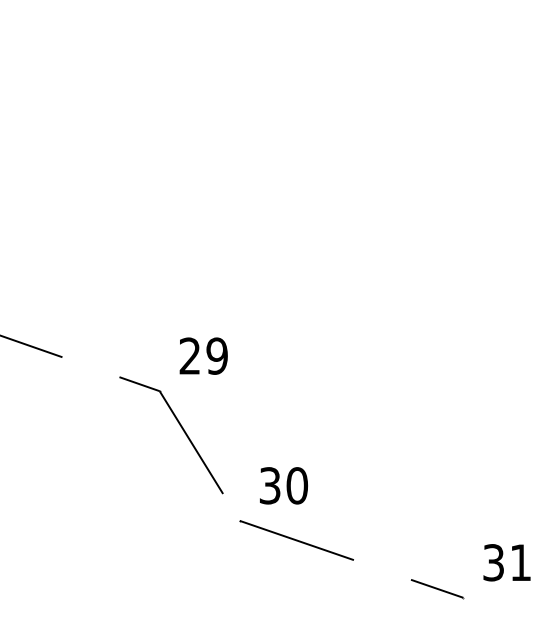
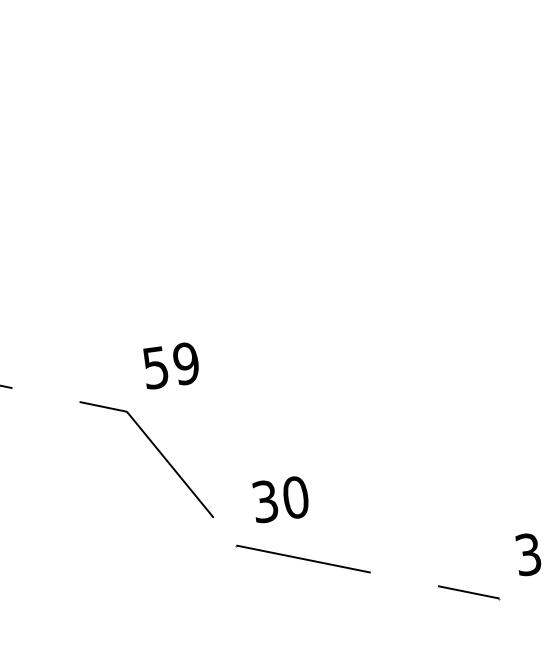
text: (189, 355) -> (155, 367), 29 -> 59

